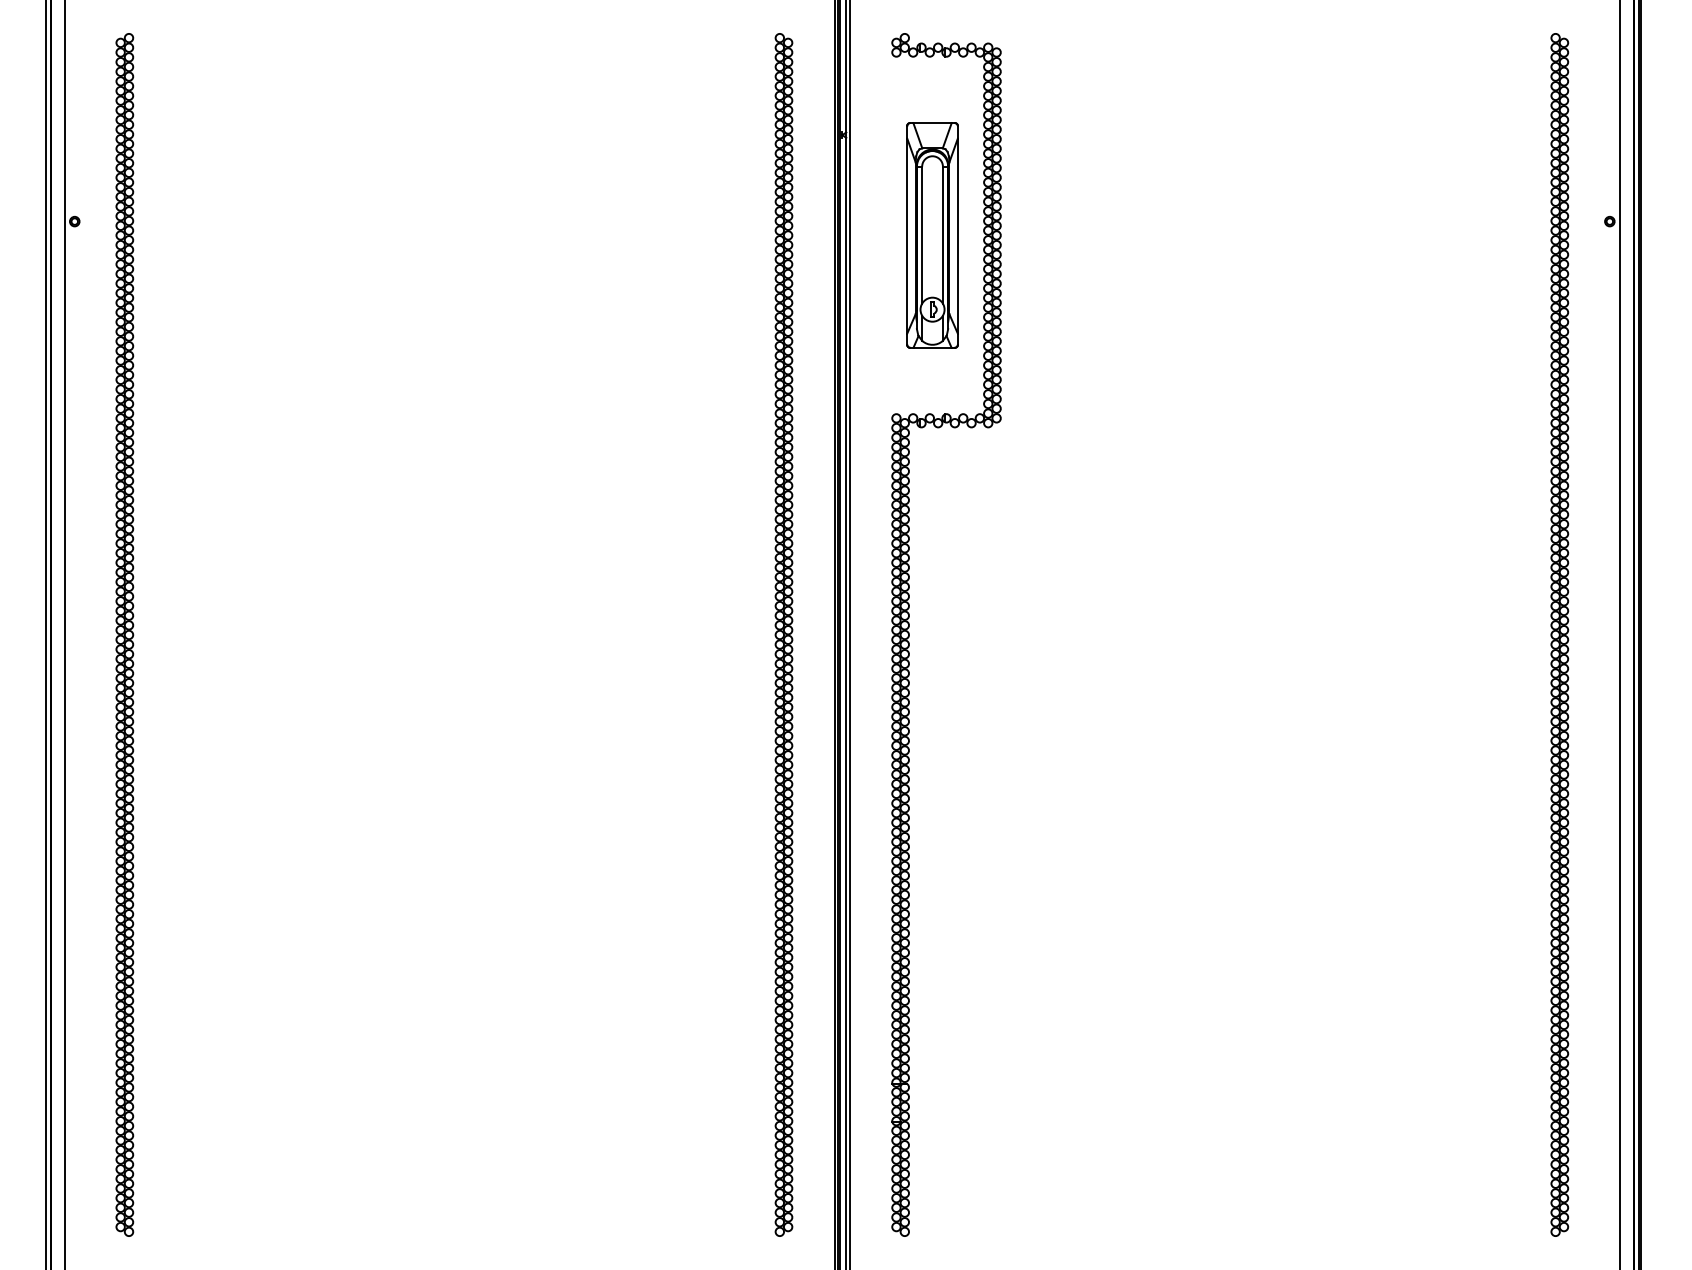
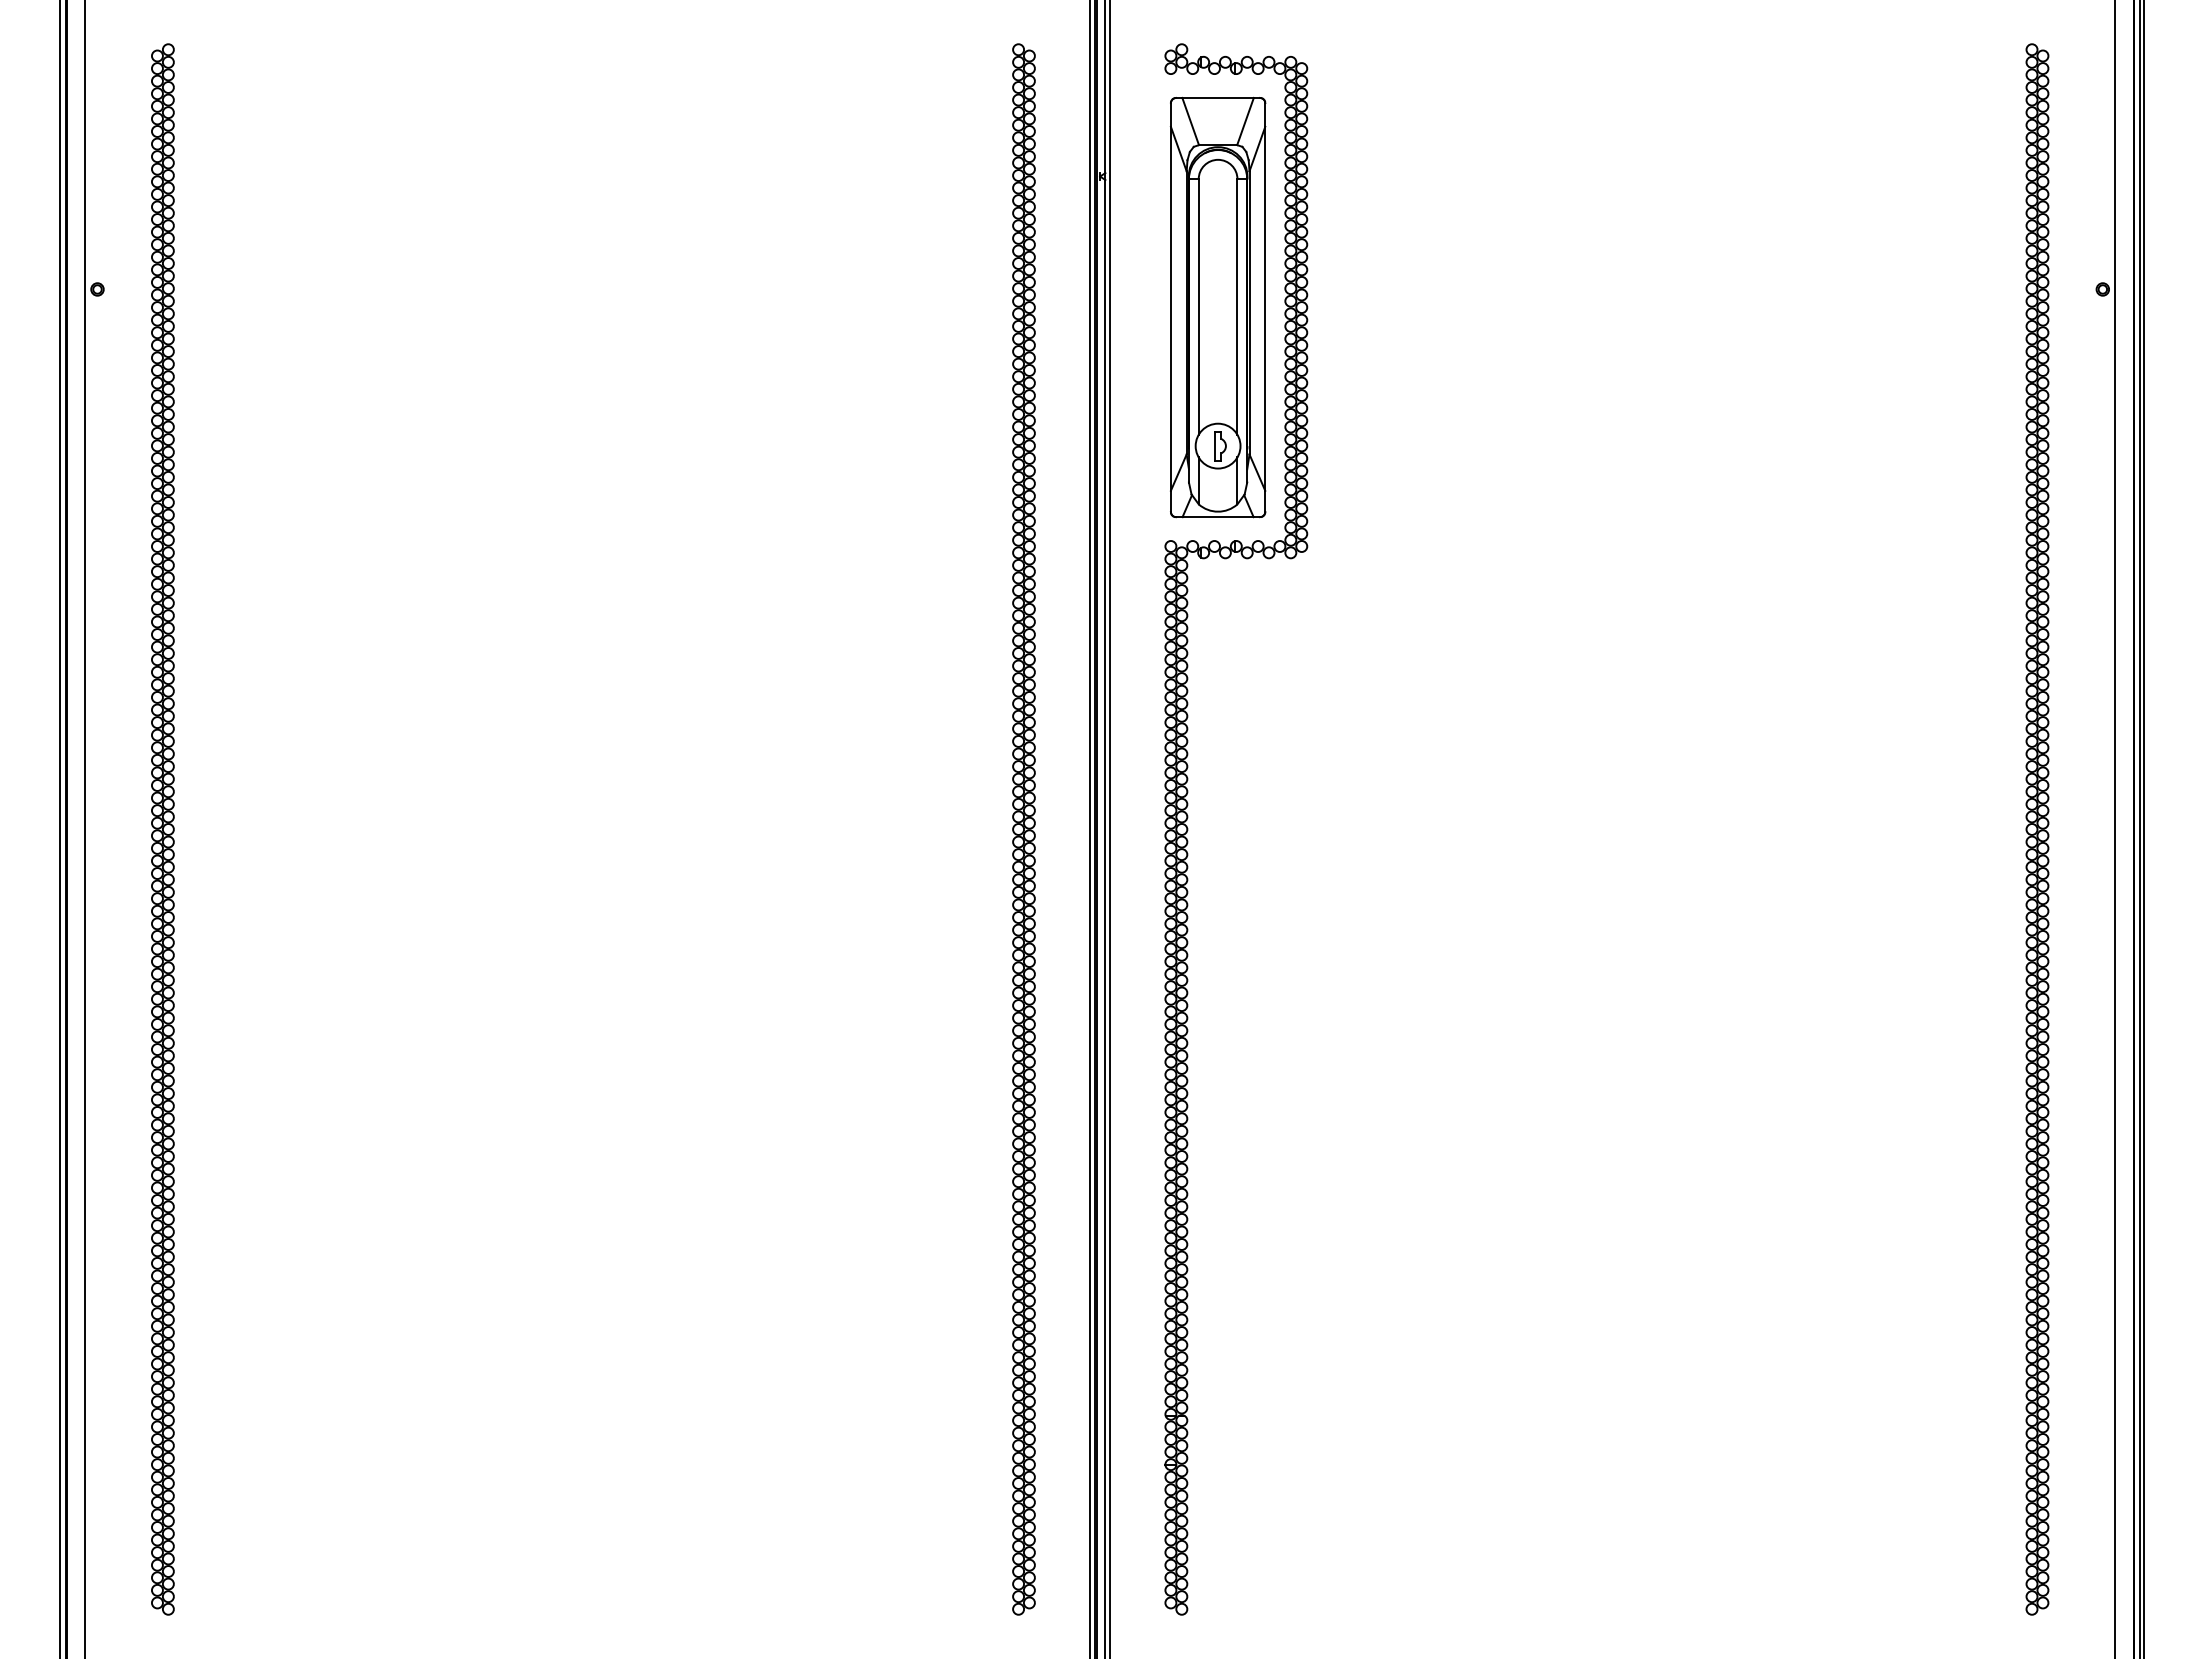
part: (932, 235) -> (1217, 307), size x1.43

